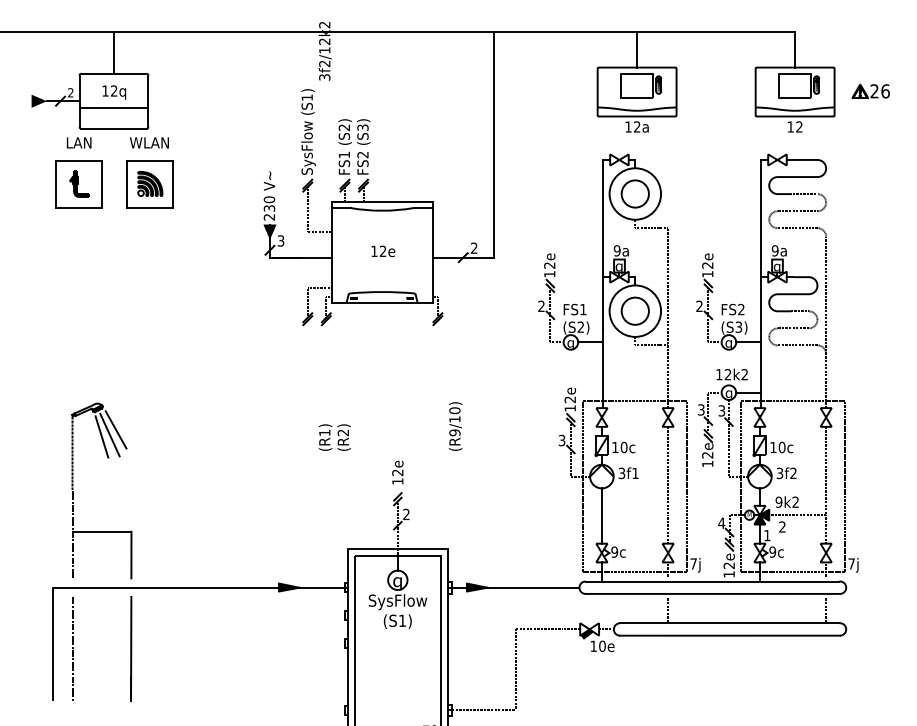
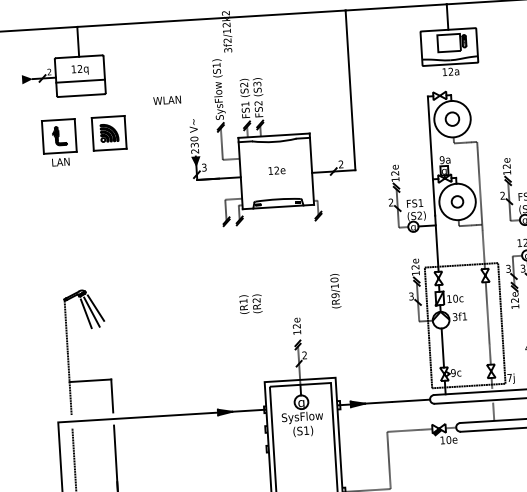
text: (78, 142) -> (60, 161), moved
text: (149, 142) -> (167, 100), moved
circle: (634, 193) -> (451, 118), size x0.7
circle: (634, 310) -> (456, 201), size x0.6

